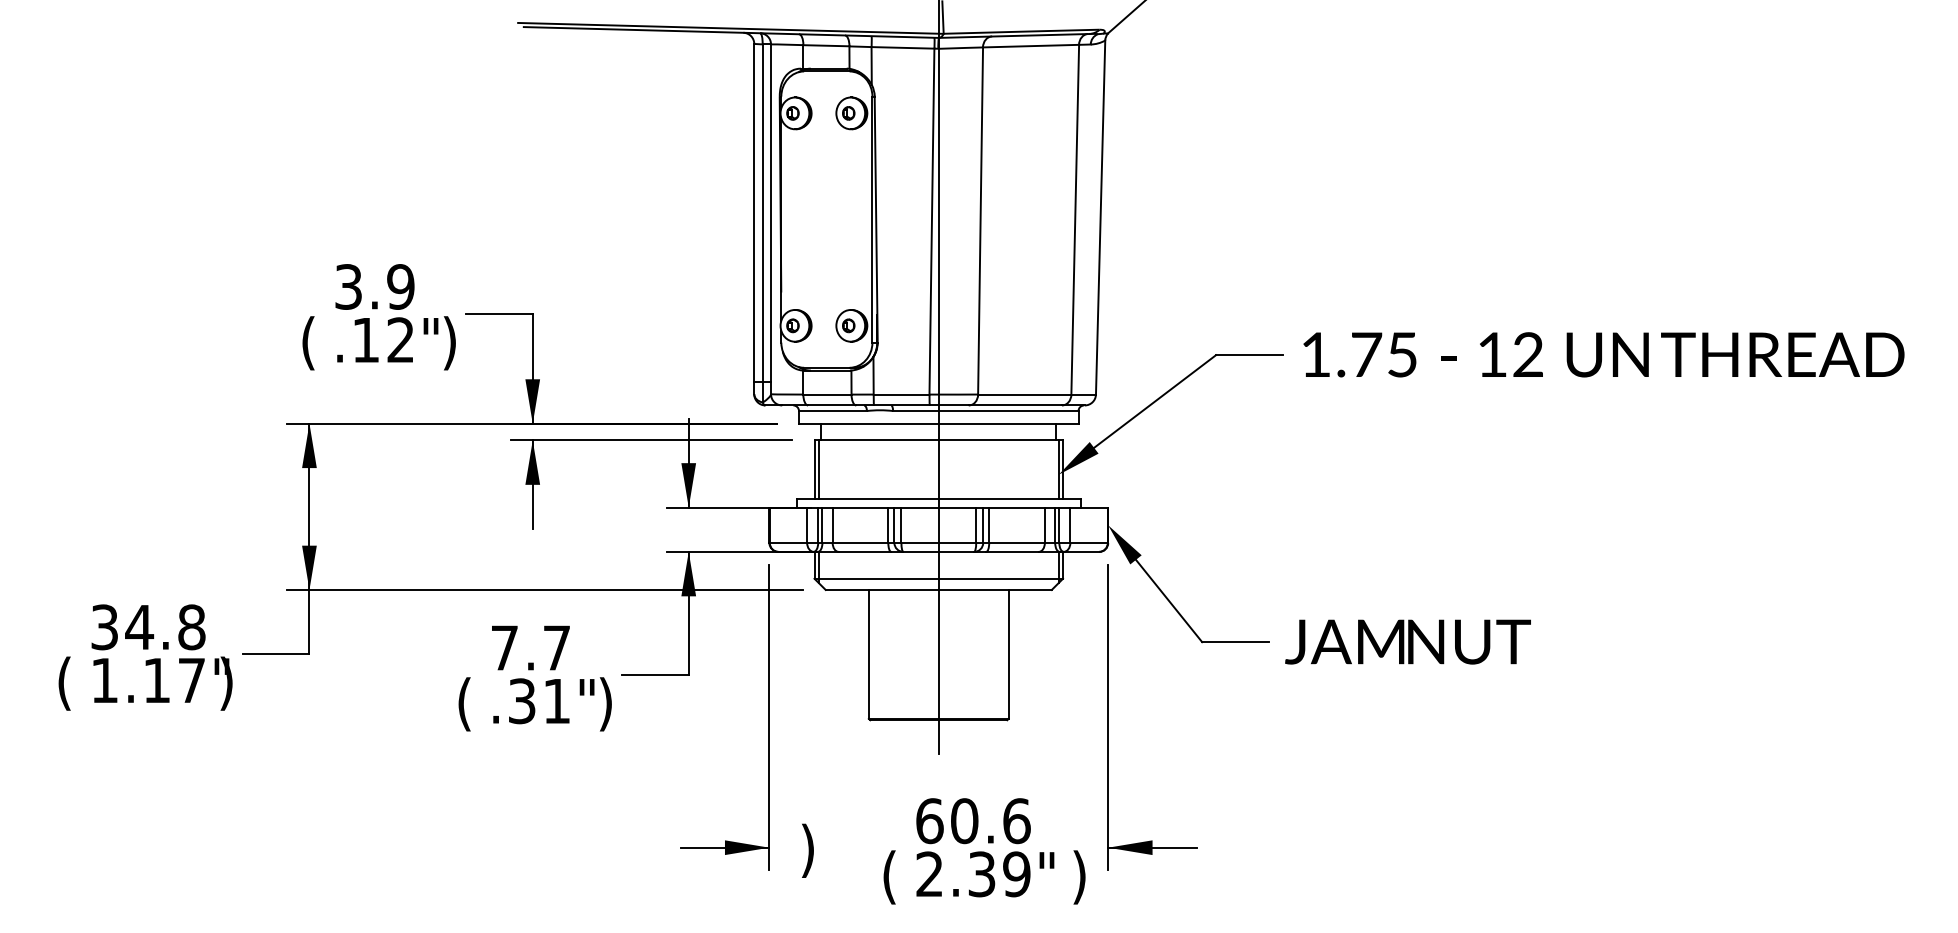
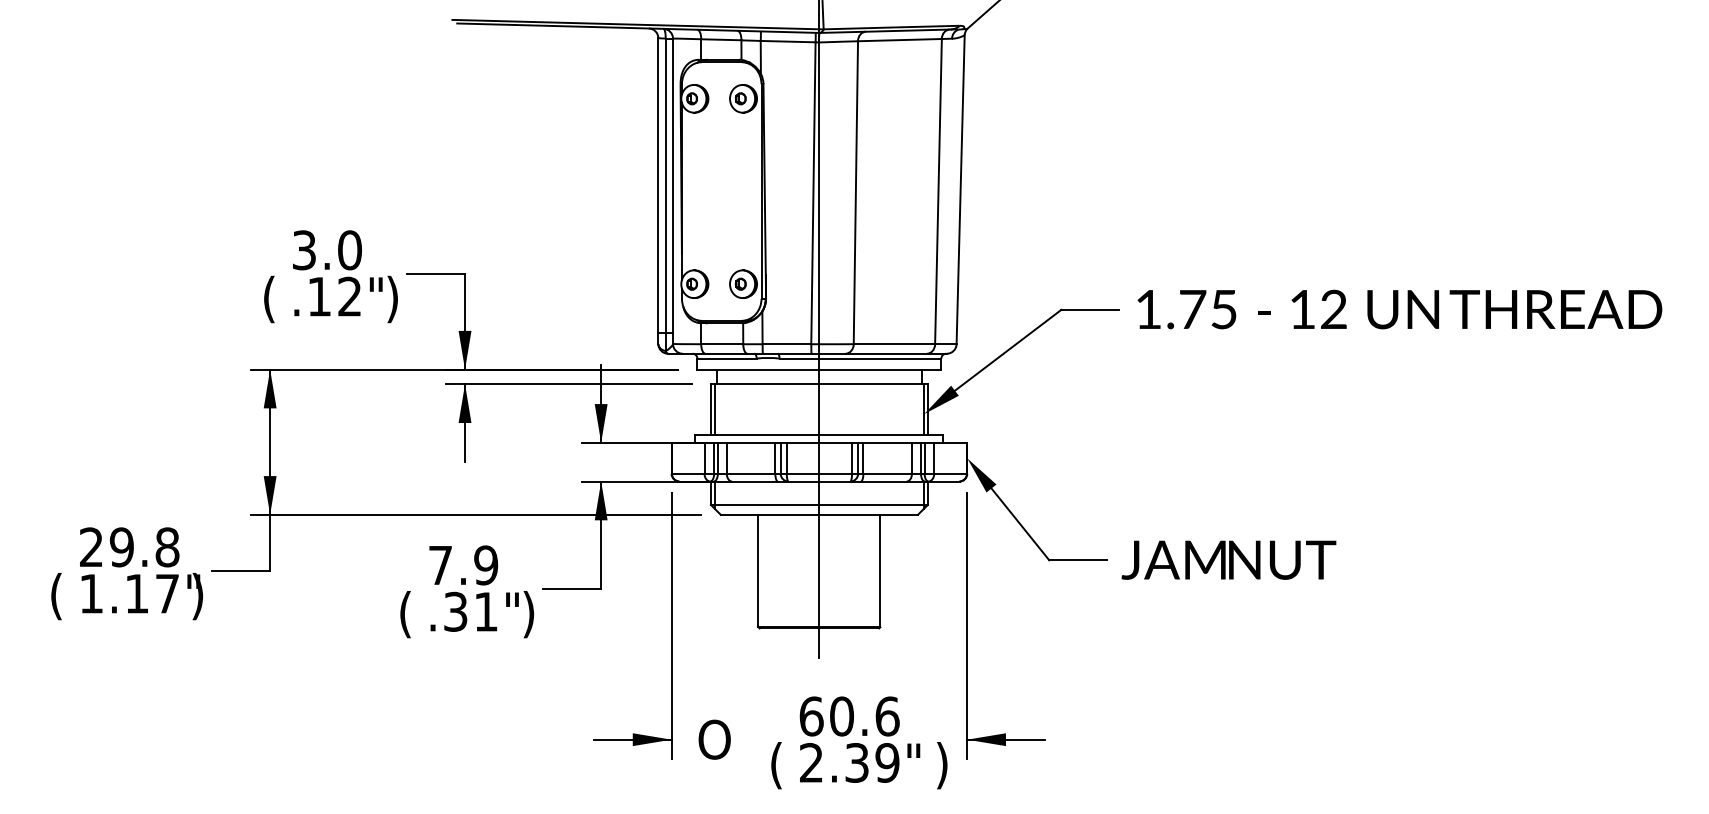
text: (400, 287) -> (349, 250), 3.9 -> 3.0
text: (123, 627) -> (107, 547), 34.8 -> 29.8
text: (557, 648) -> (486, 565), 7.7 -> 7.9
text: (818, 850) -> (714, 742), ) -> O

